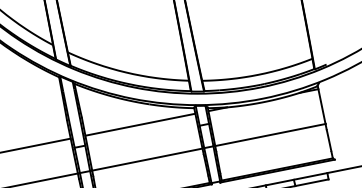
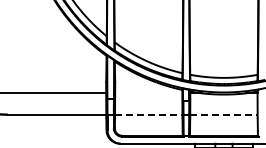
line: (140, 125) -> (148, 93), removed
line: (269, 134) -> (223, 114), solid -> dashed
line: (146, 159) -> (148, 114), solid -> dashed

